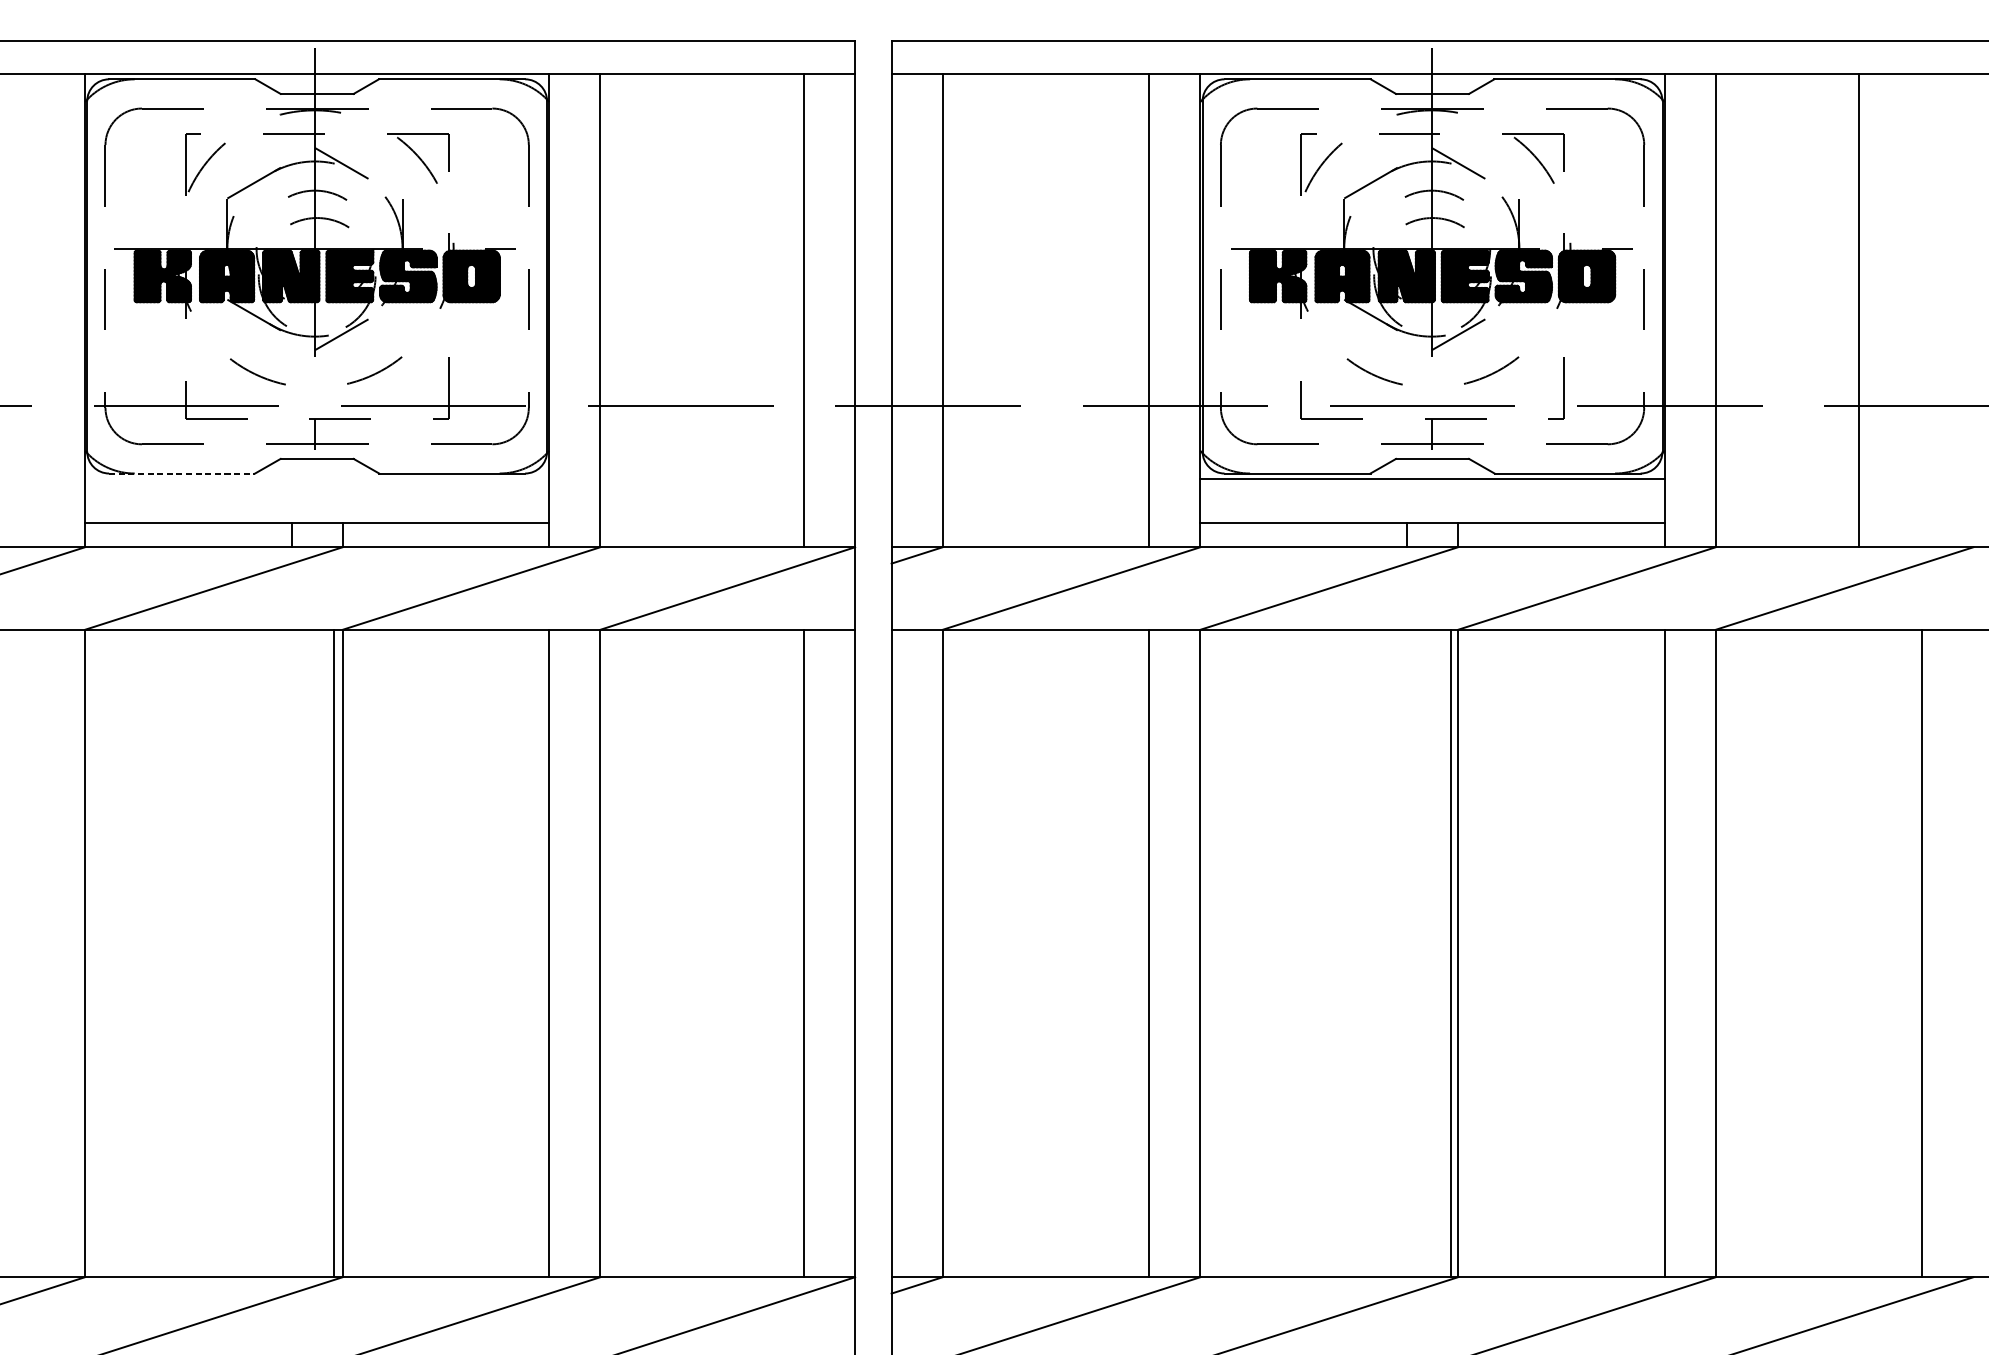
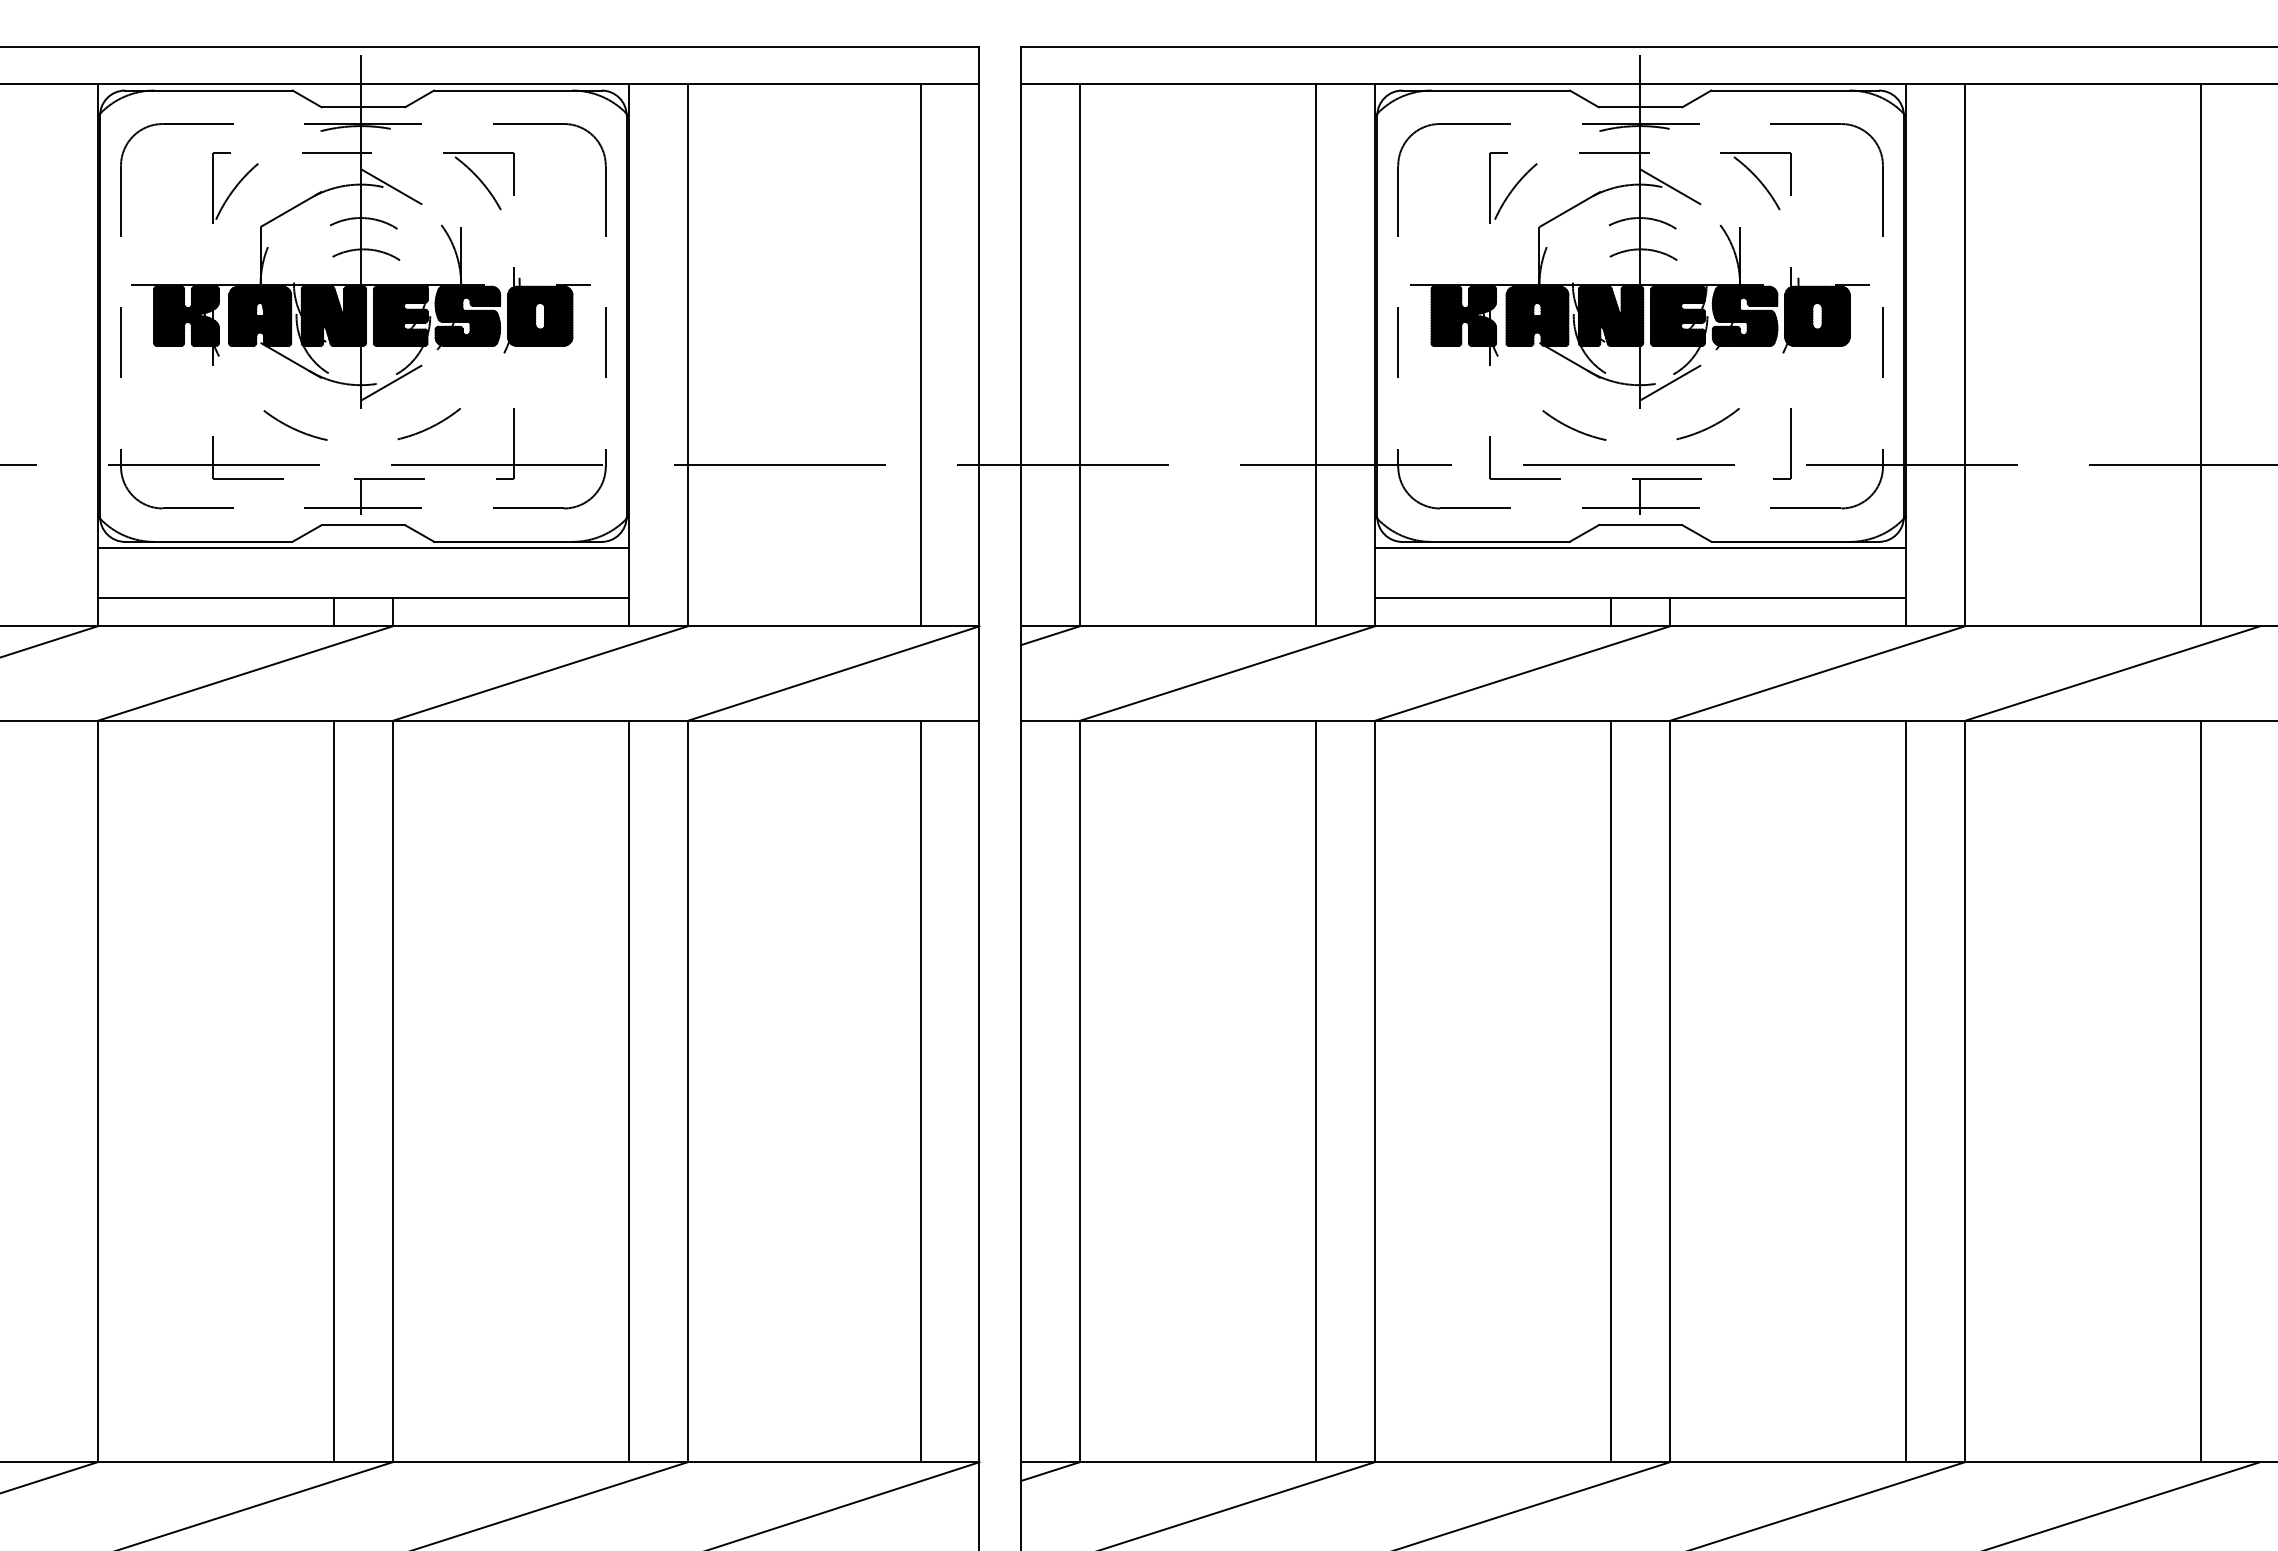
line: (1858, 310) -> (2201, 355), moved
line: (181, 473) -> (208, 541), dashed -> solid
line: (317, 479) -> (363, 548), added
line: (334, 953) -> (334, 1091), moved
line: (1450, 953) -> (1611, 1091), moved

